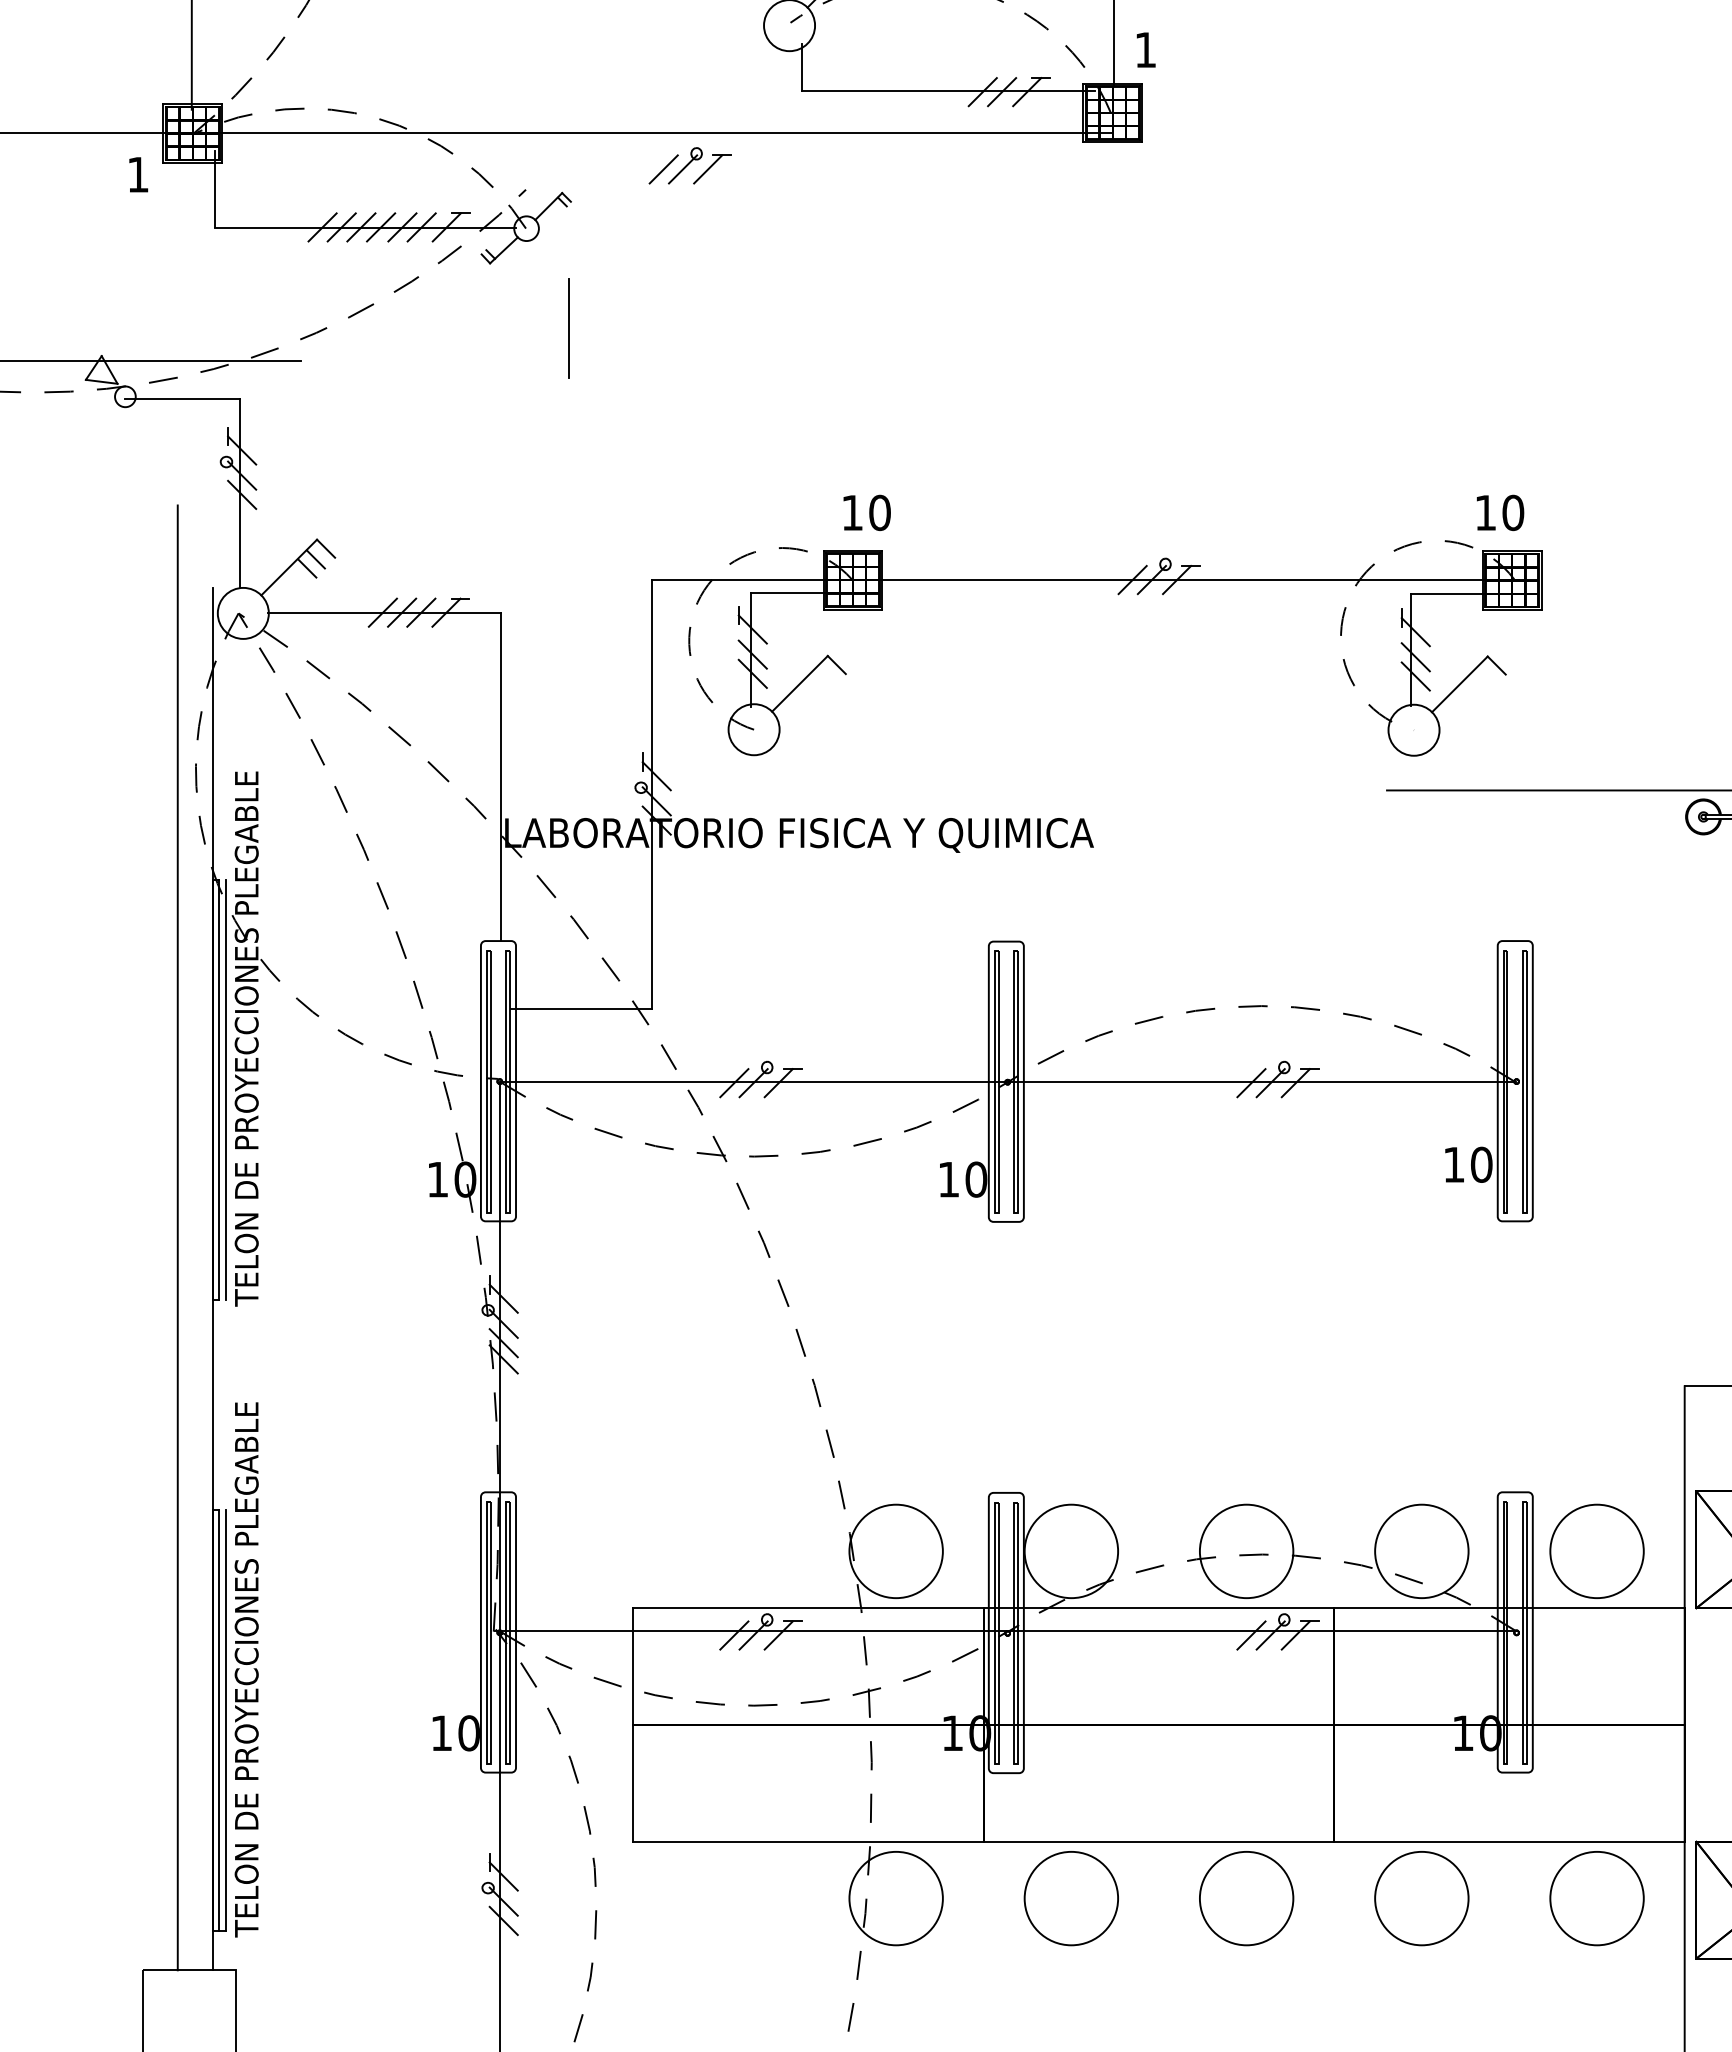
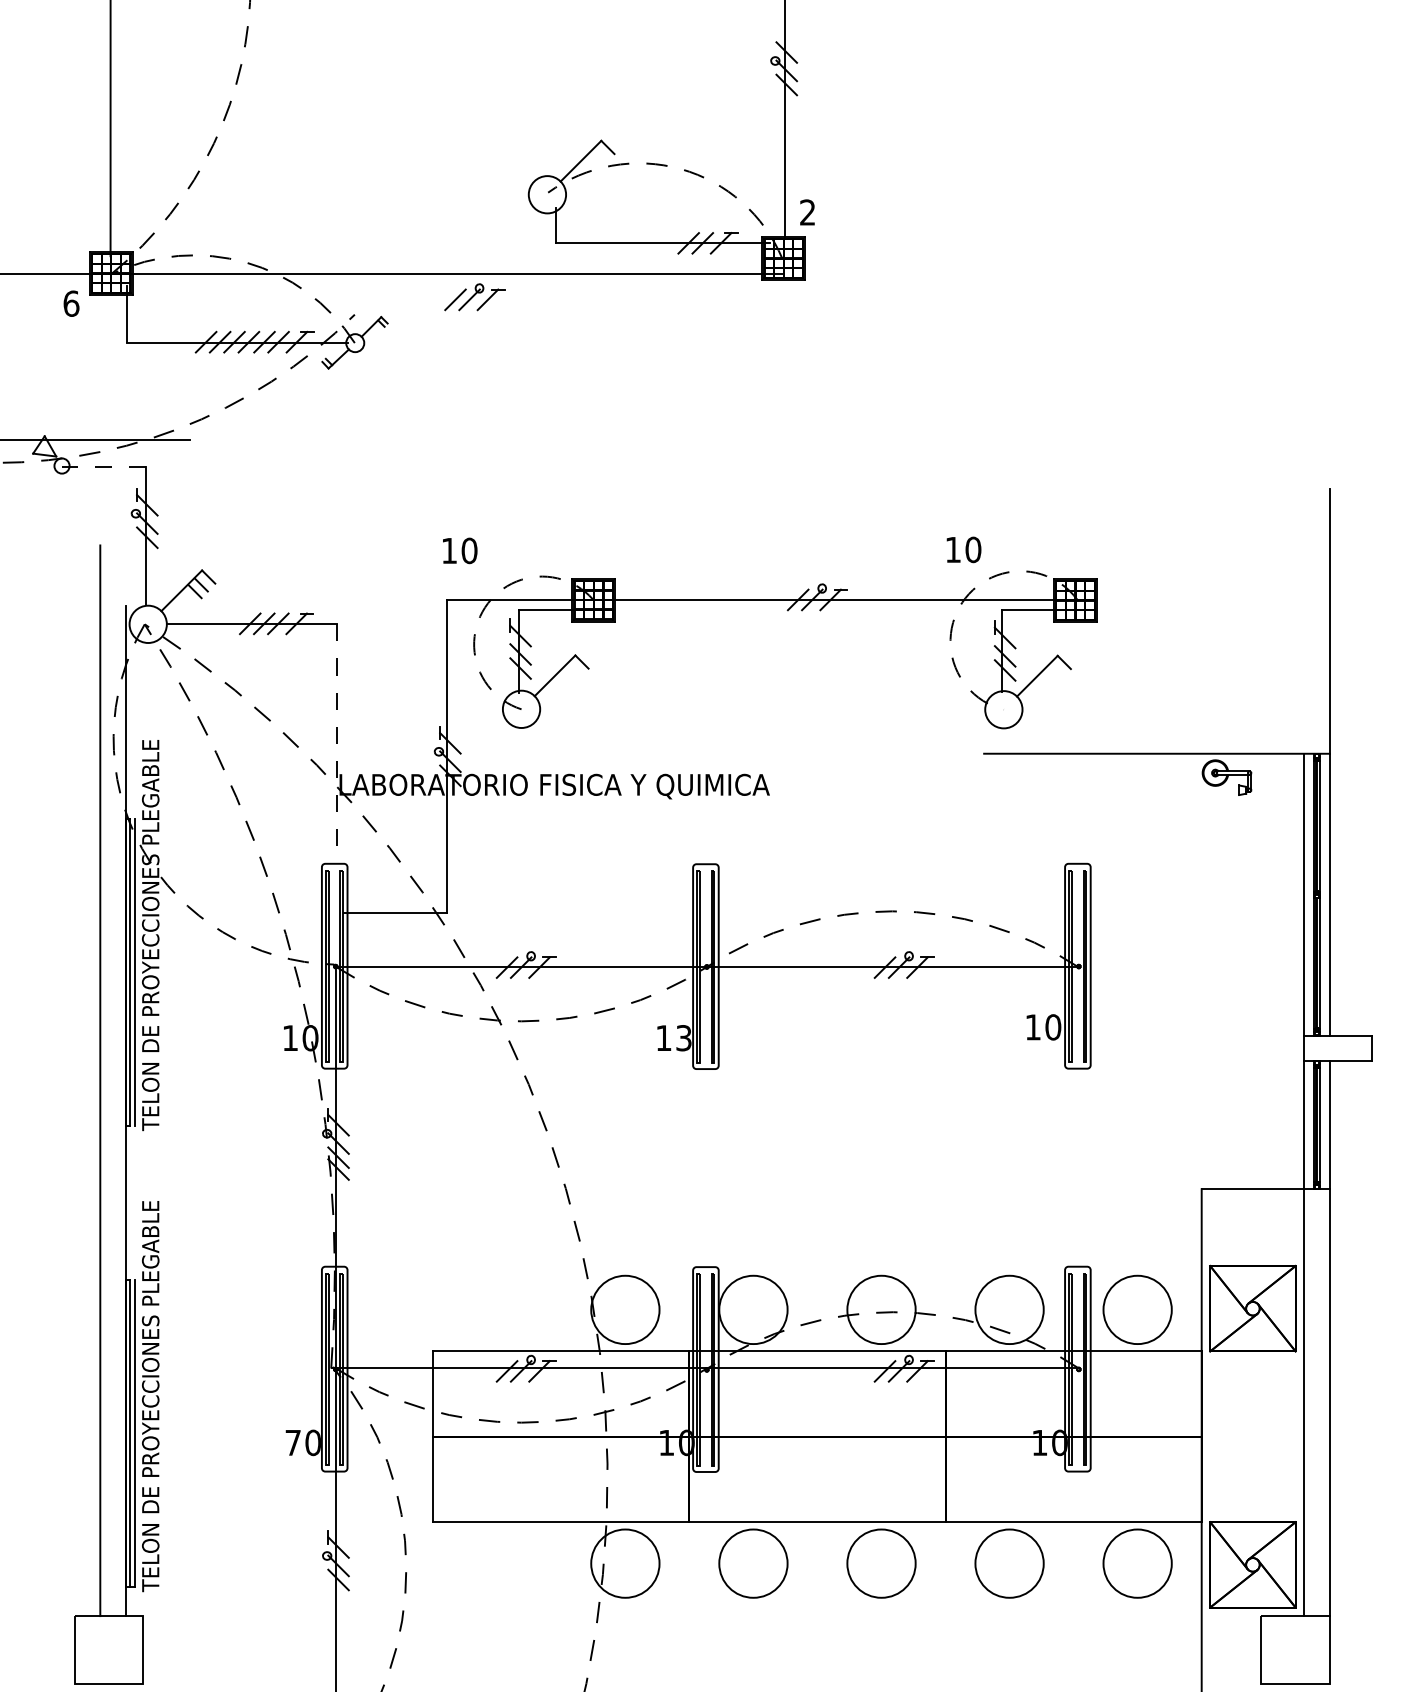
text: (1145, 49) -> (807, 212), 1 -> 2
text: (138, 174) -> (71, 303), 1 -> 6
line: (569, 327) -> (386, 415), removed
line: (182, 398) -> (103, 467), solid -> dashed
text: (867, 512) -> (460, 550), moved
text: (1499, 512) -> (963, 549), moved
line: (500, 776) -> (336, 743), solid -> dashed
text: (975, 1180) -> (683, 1038), 10 -> 13
text: (440, 1732) -> (292, 1442), 10 -> 70

